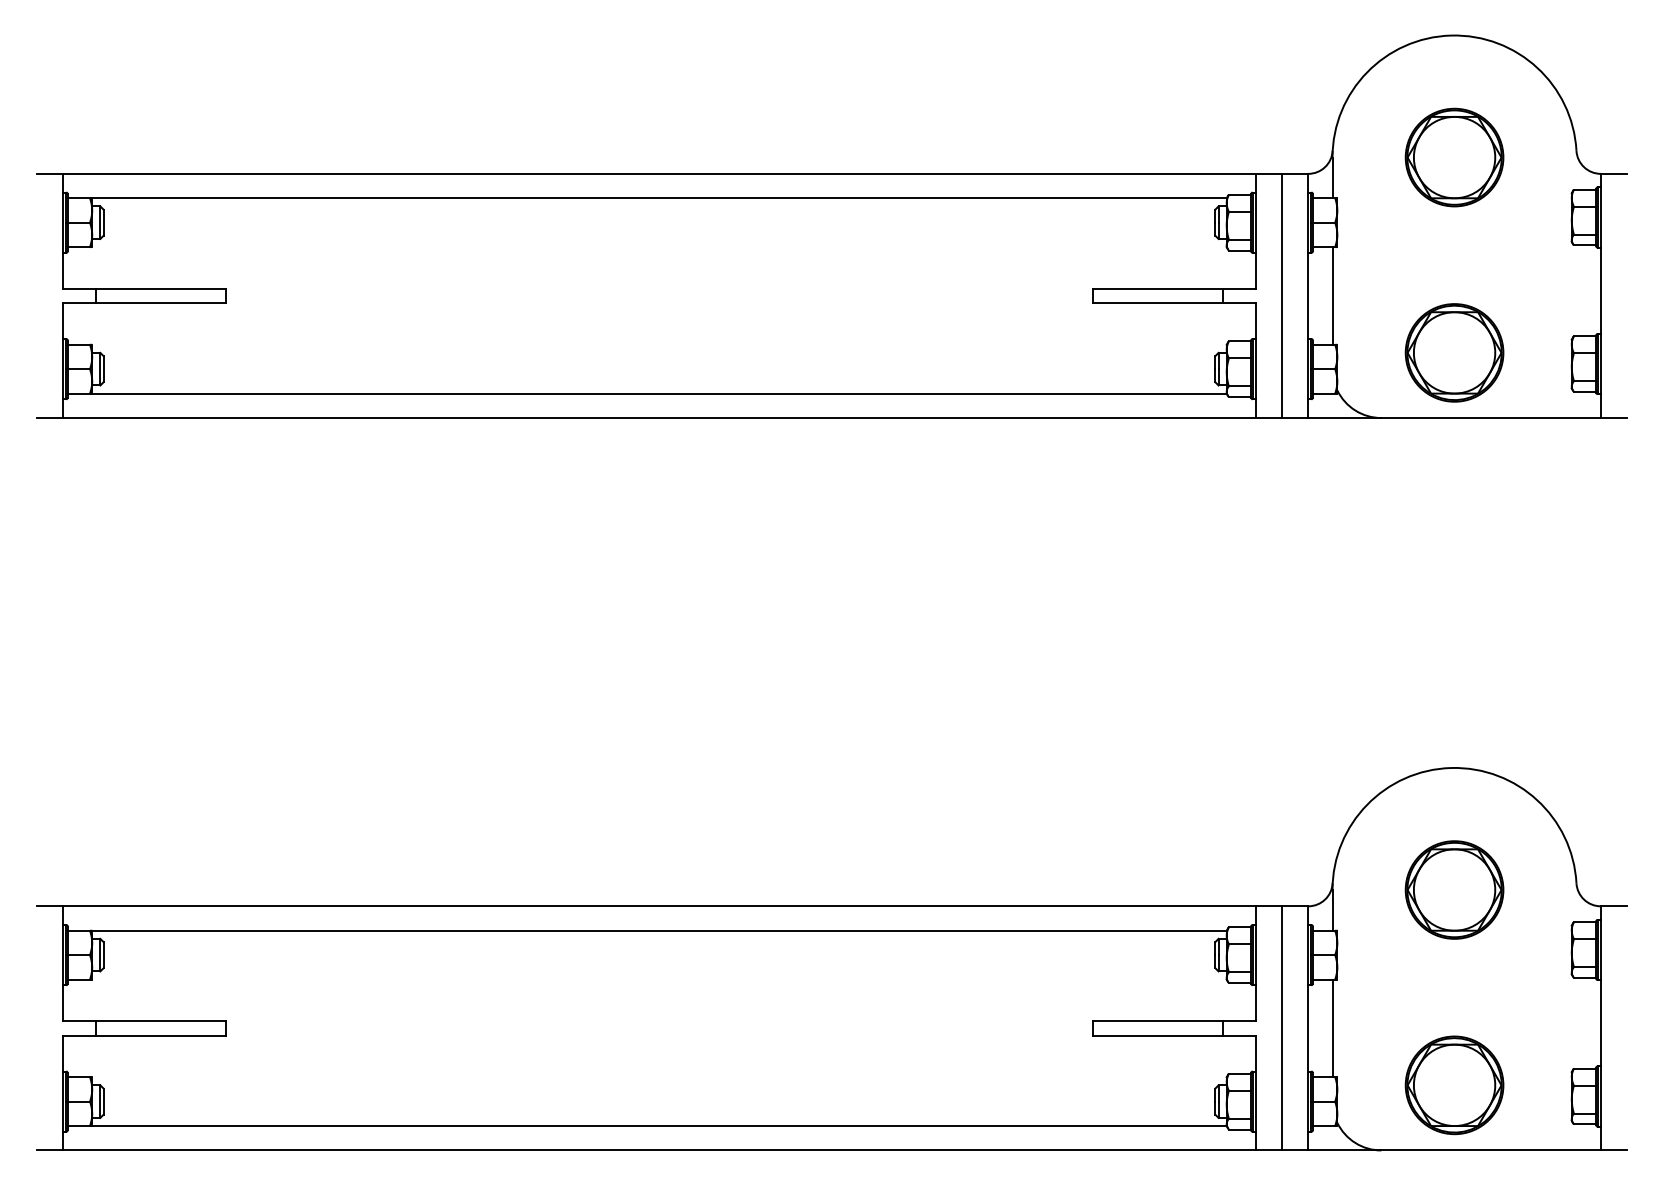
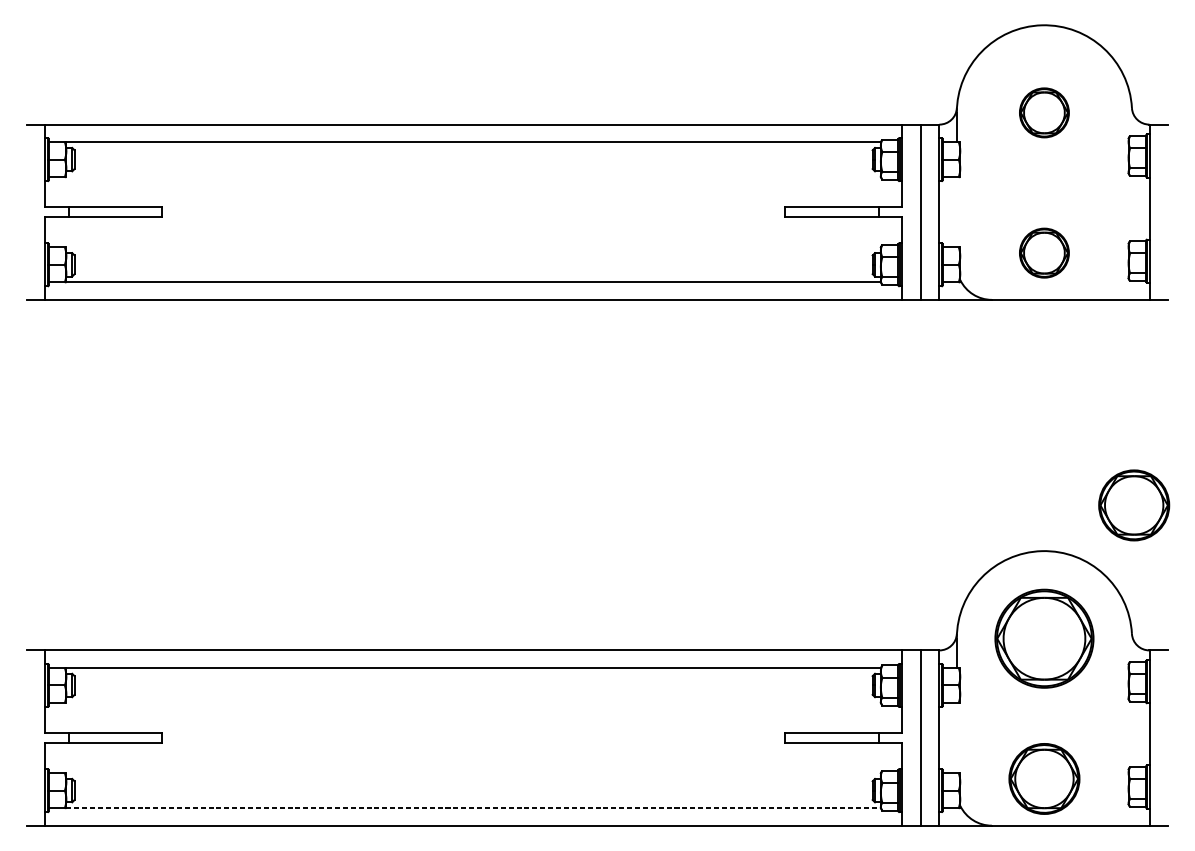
part: (1454, 157) -> (1044, 112), size x0.7
line: (1332, 295) -> (956, 211), removed
part: (1454, 352) -> (1044, 252), size x0.7
part: (1579, 704) -> (1134, 505), added
part: (1454, 889) -> (1044, 638), size x1.4
line: (1332, 1028) -> (956, 738), removed
line: (659, 1126) -> (473, 808), solid -> dashed

